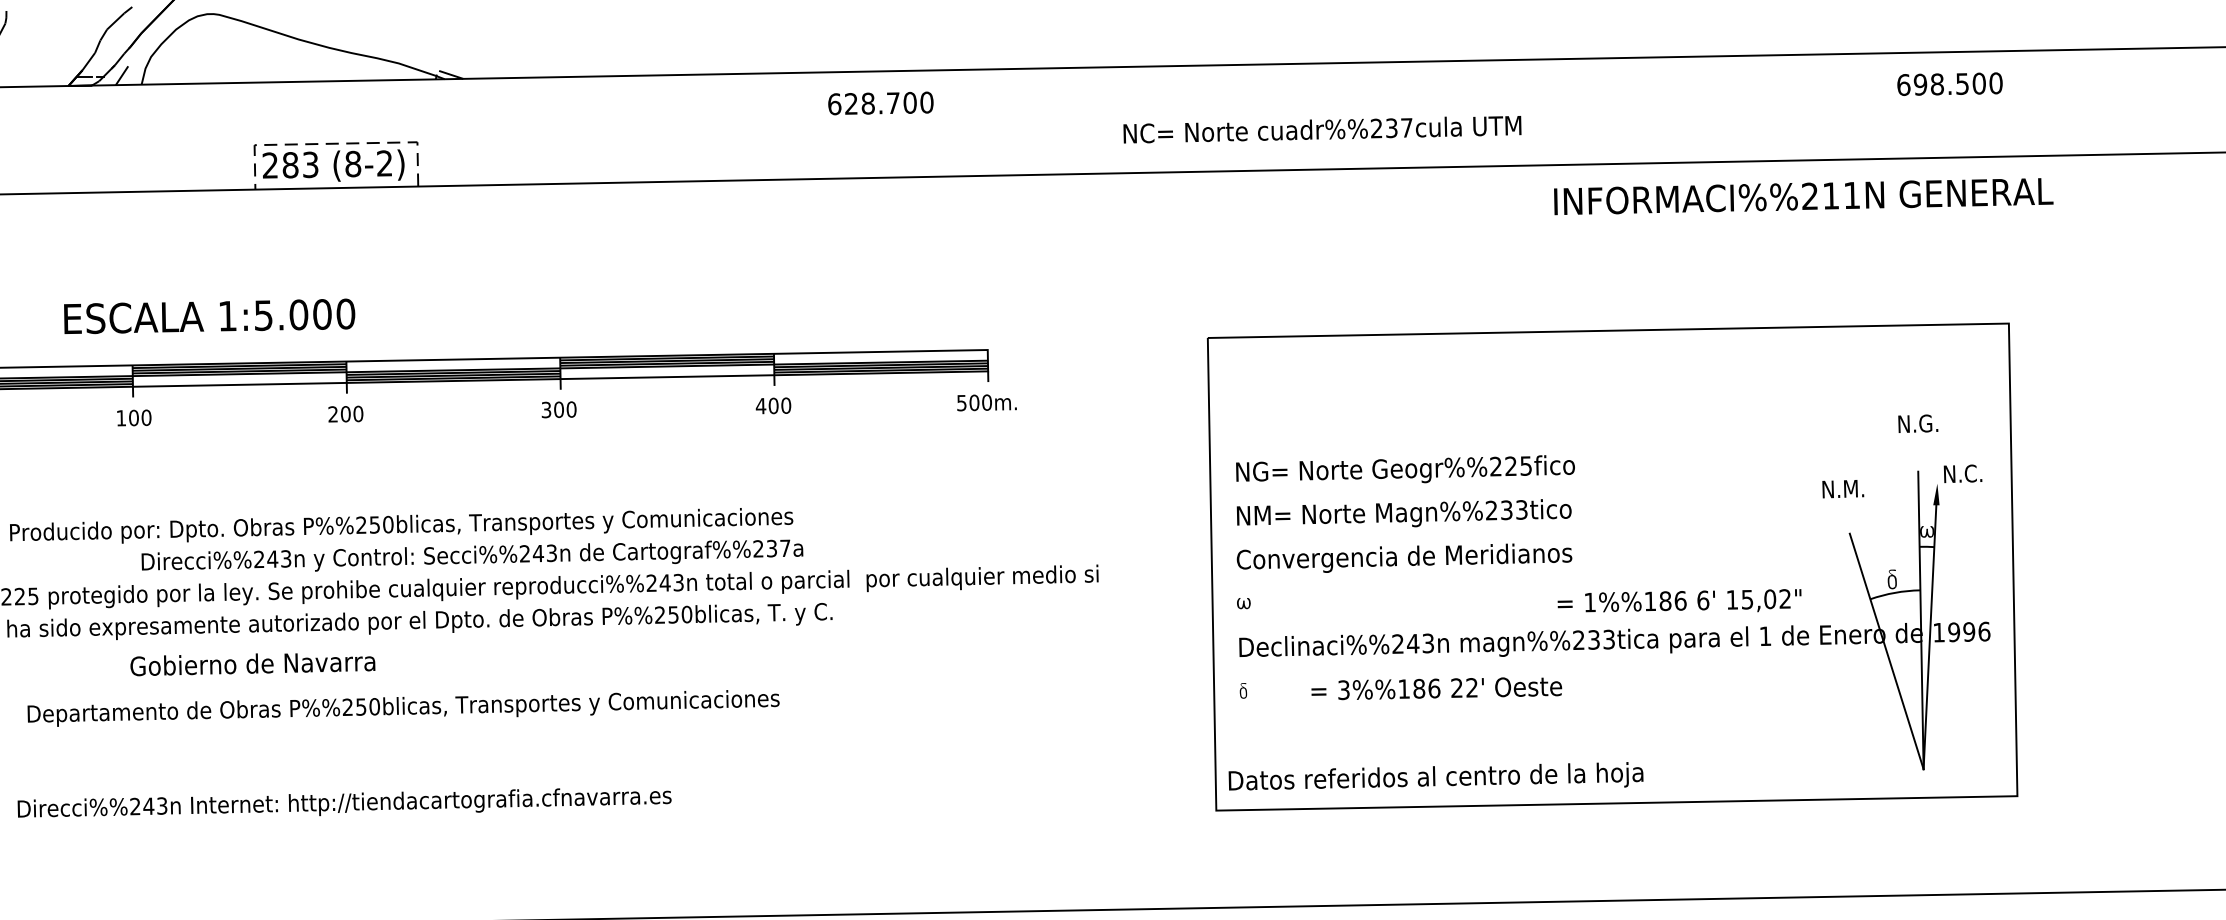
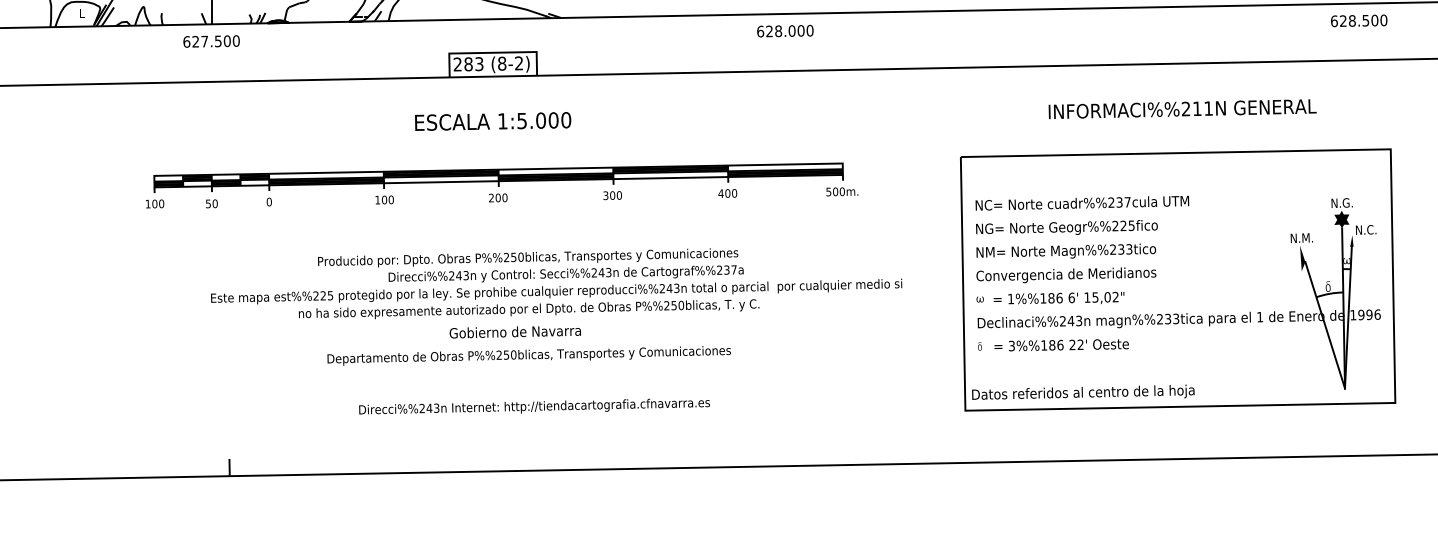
text: (1918, 83) -> (1342, 20), 698.500 -> 628.500
text: (892, 102) -> (791, 30), 628.700 -> 628.000
text: (1322, 128) -> (1082, 202), moved
line: (335, 143) -> (492, 52), dashed -> solid
text: (1803, 197) -> (1182, 109), moved
text: (210, 316) -> (493, 121), moved
fill: (1917, 454) -> (1341, 219), added
fill: (1844, 527) -> (1302, 258), added
text: (1678, 599) -> (1058, 297), moved
text: (251, 664) -> (514, 332), moved
text: (1436, 689) -> (1061, 345), moved
text: (344, 802) -> (534, 406), moved

